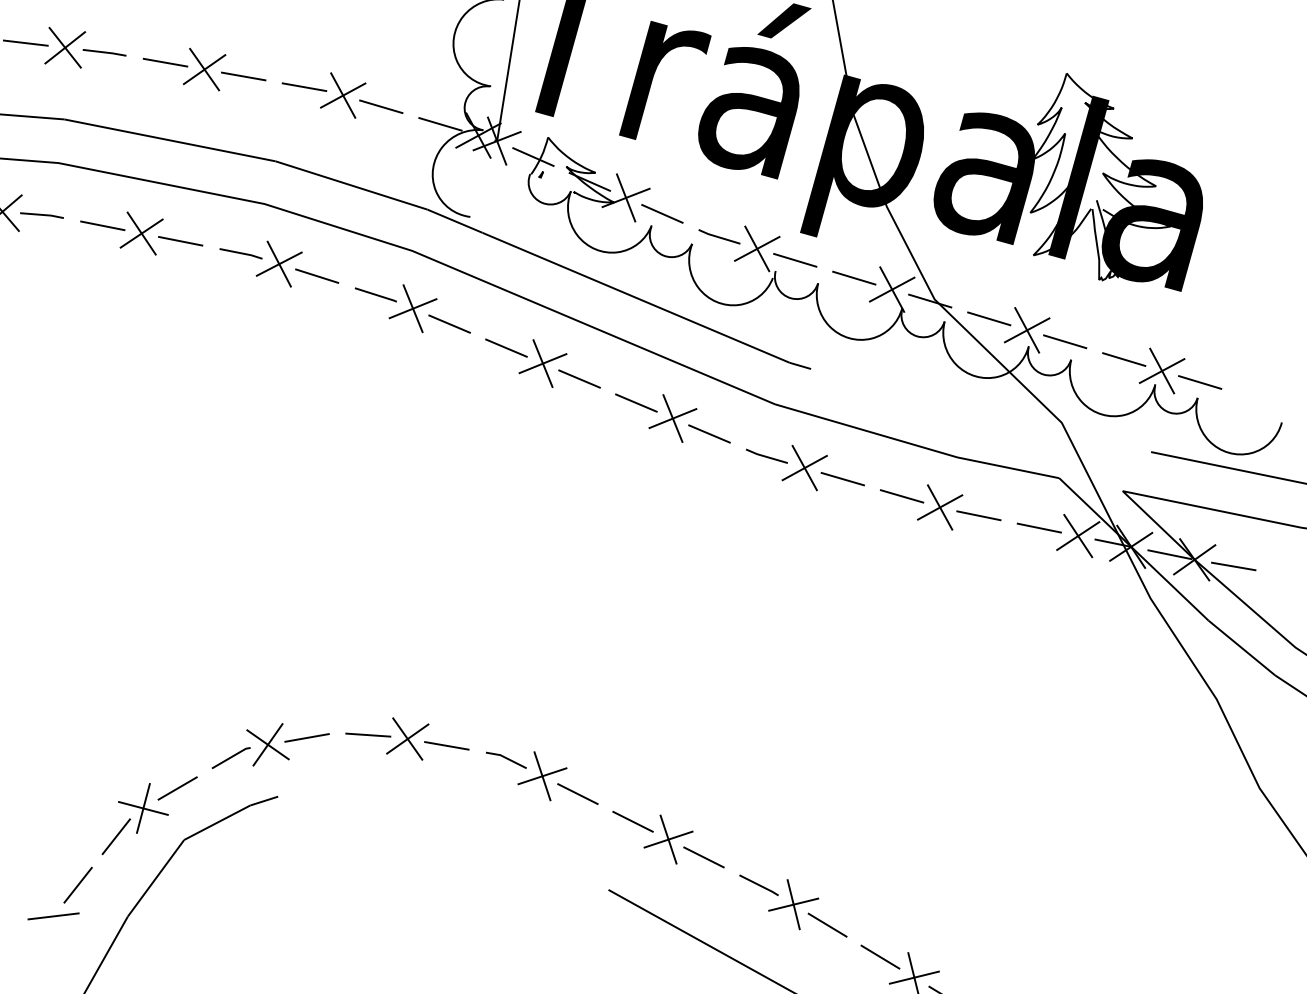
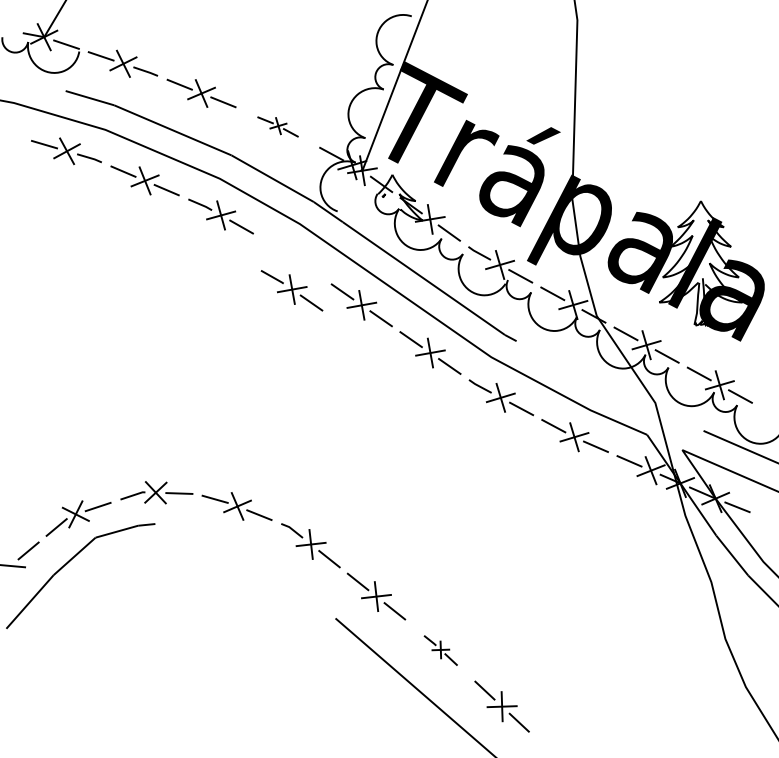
part: (341, 97) -> (277, 126), size x0.6
part: (412, 310) -> (291, 290), moved
part: (793, 906) -> (440, 650), size x0.6

